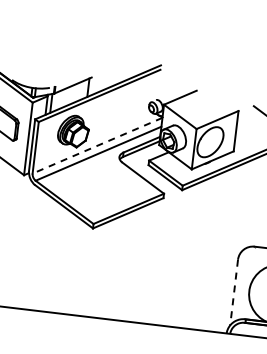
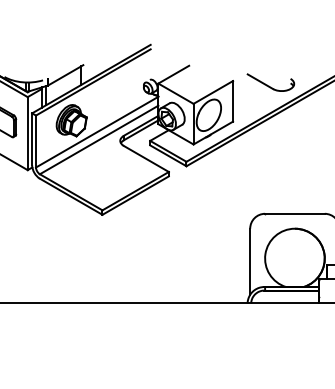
line: (97, 146) -> (97, 132), dashed -> solid
line: (234, 293) -> (250, 262), dashed -> solid

